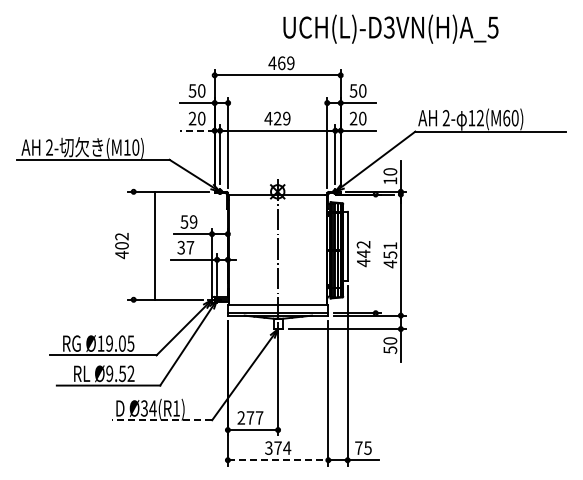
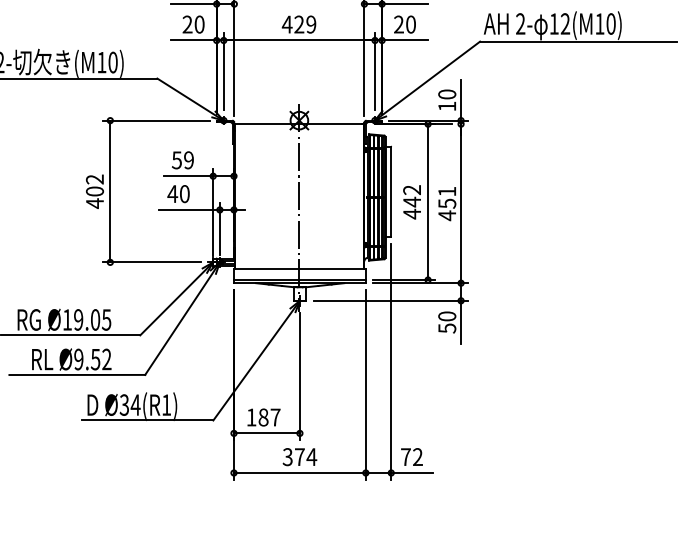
text: (506, 117) -> (599, 23), 12(M60) -> 12(M10)
line: (197, 130) -> (194, 40), dashed -> solid
line: (154, 245) -> (110, 191), moved
text: (185, 247) -> (178, 193), 37 -> 40
line: (375, 253) -> (427, 201), added
text: (245, 417) -> (257, 416), 277 -> 187
line: (161, 420) -> (146, 420), dashed -> solid
text: (367, 447) -> (417, 456), 75 -> 72
line: (278, 460) -> (300, 473), dashed -> solid

